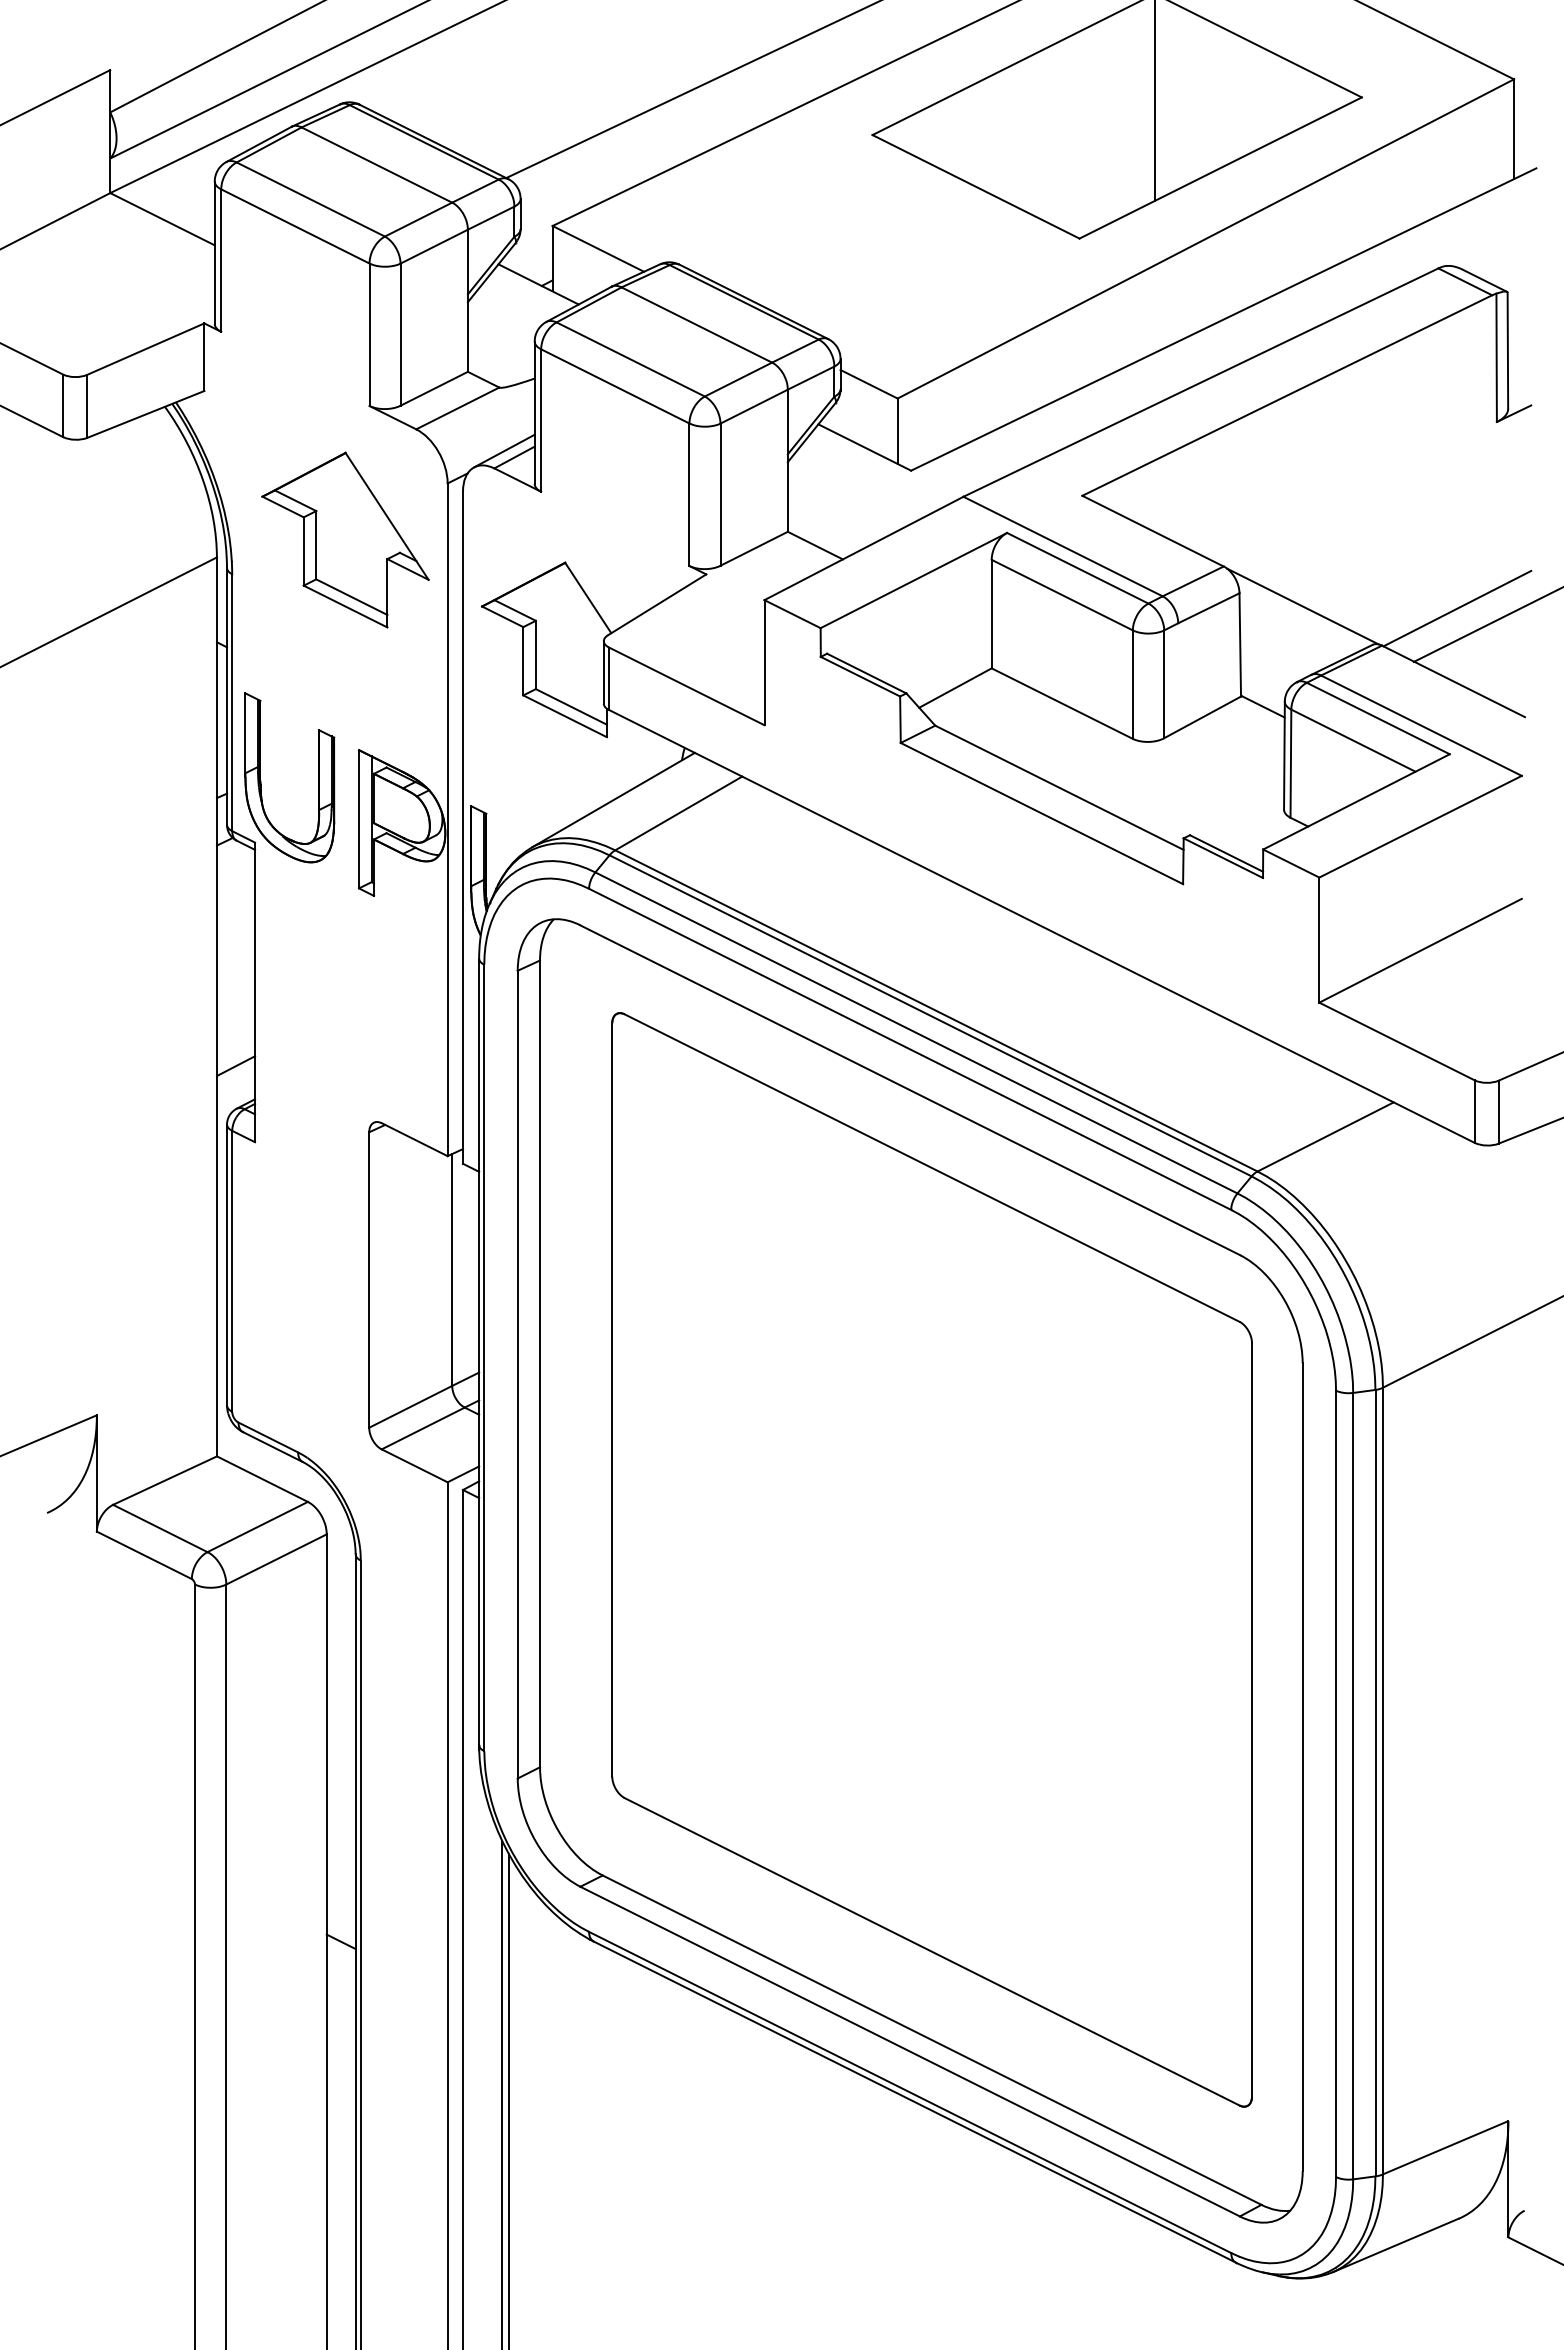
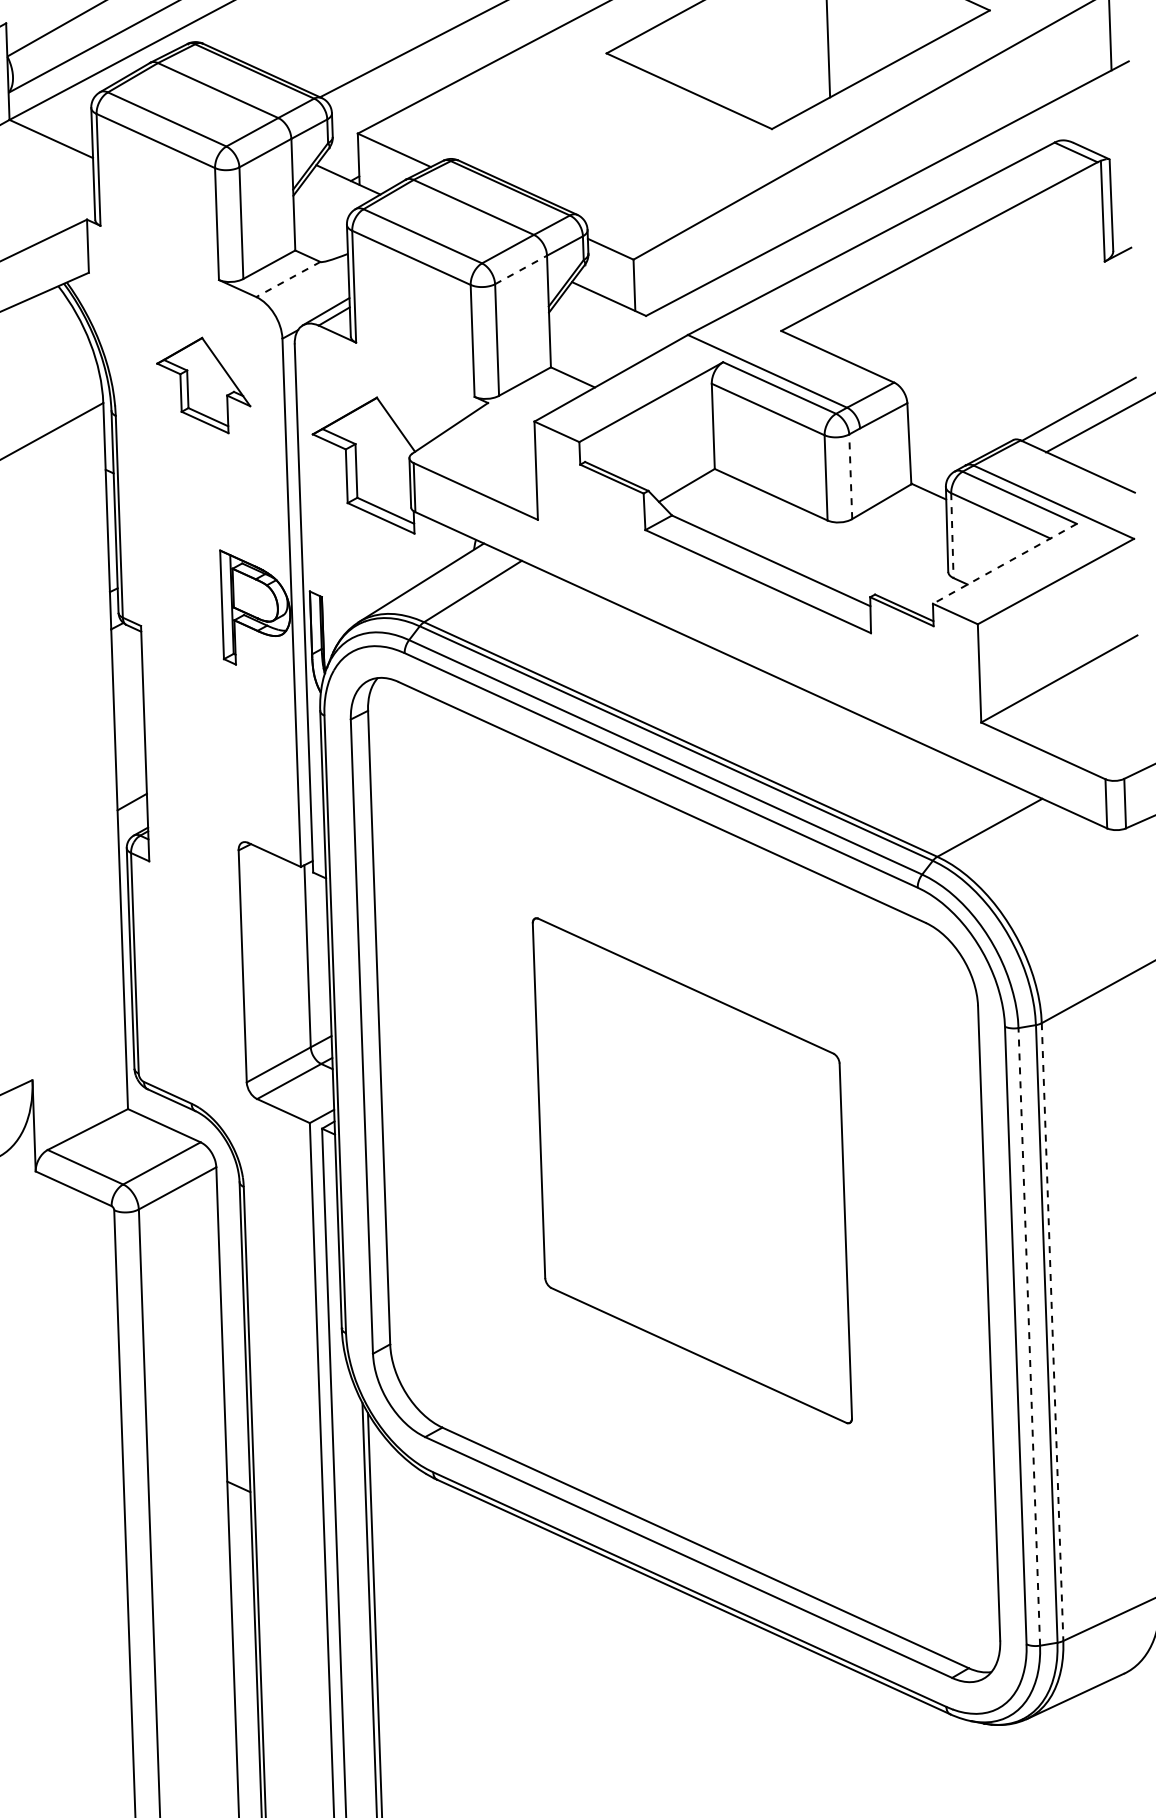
line: (754, 406) -> (521, 269), solid -> dashed
line: (457, 408) -> (288, 279), solid -> dashed
part: (345, 539) -> (203, 385), size x0.7
line: (1302, 606) -> (957, 411), removed
line: (1164, 684) -> (850, 476), solid -> dashed
line: (1290, 764) -> (952, 536), solid -> dashed
part: (261, 780) -> (144, 577), removed
line: (1356, 801) -> (1004, 563), solid -> dashed
part: (931, 1559) -> (691, 1170), size x0.6
line: (1382, 1781) -> (1052, 1332), solid -> dashed
line: (1353, 1785) -> (1029, 1336), solid -> dashed

